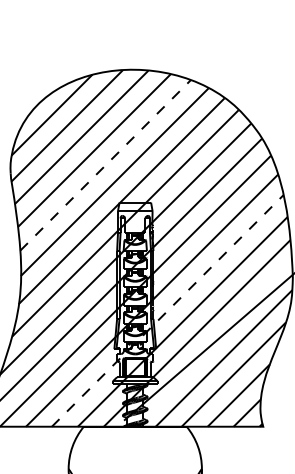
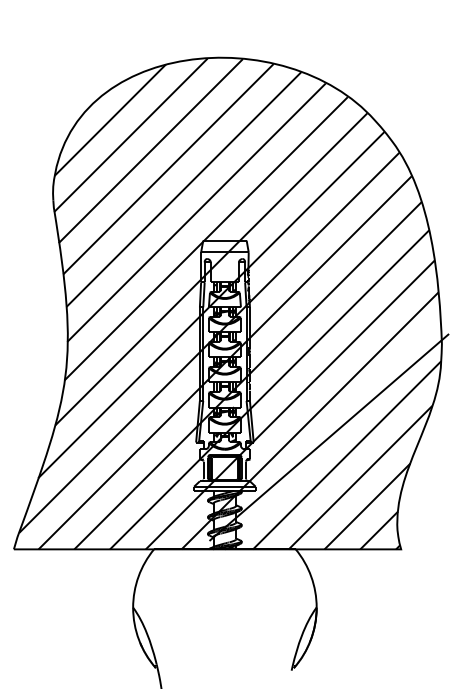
line: (105, 165) -> (183, 189), dashed -> solid
line: (167, 310) -> (269, 389), dashed -> solid

